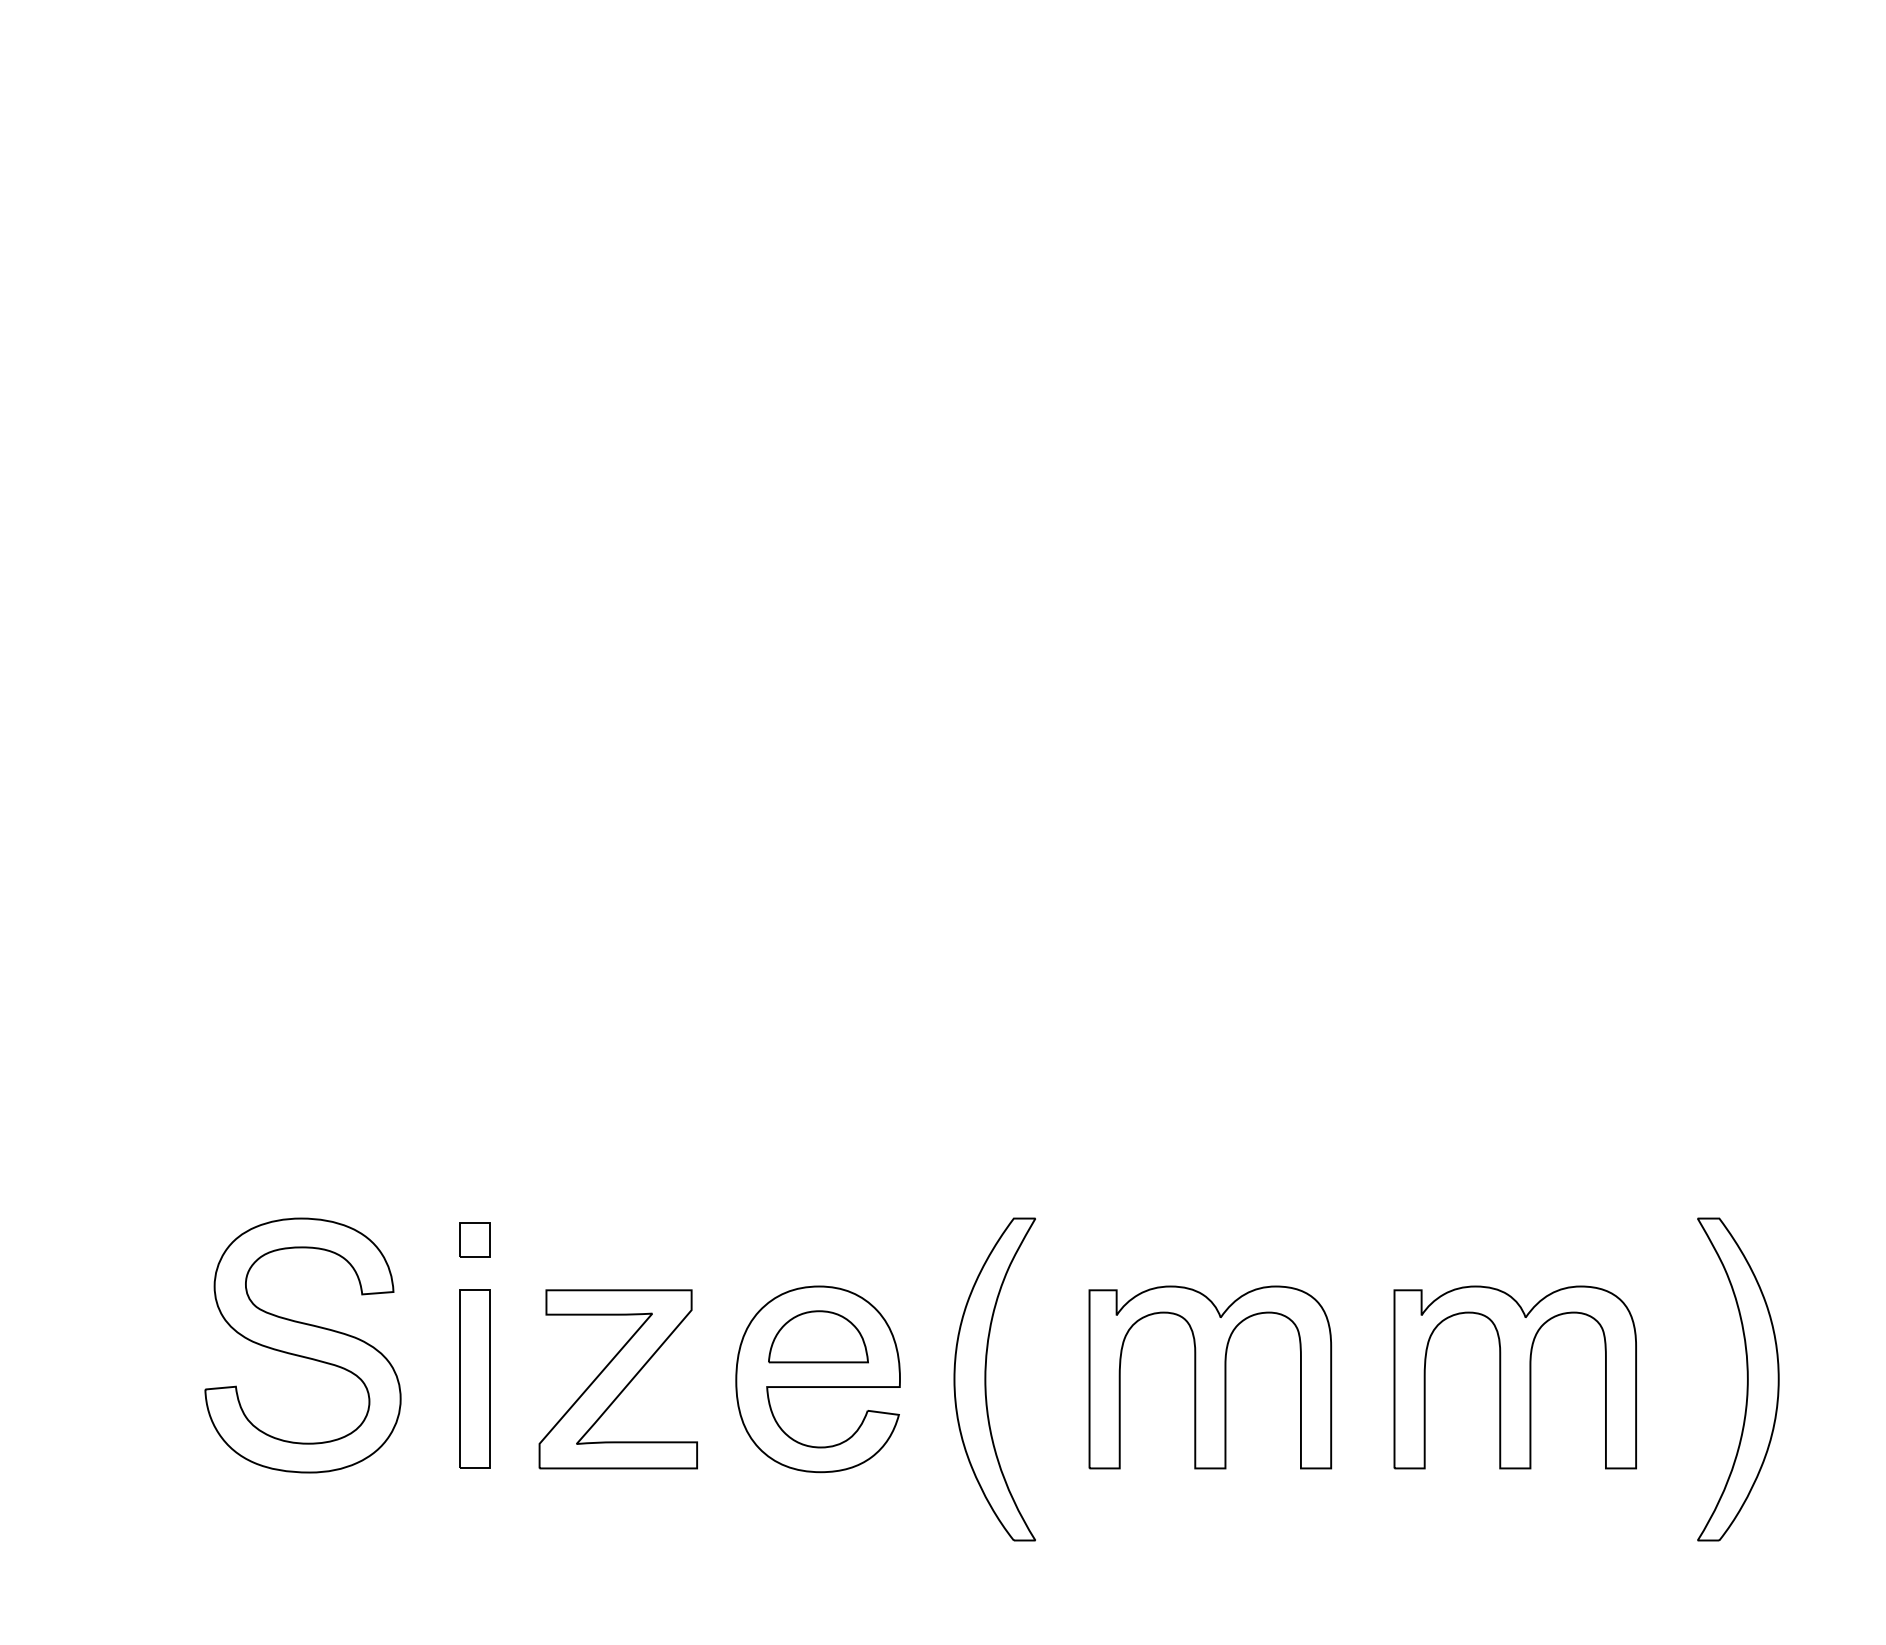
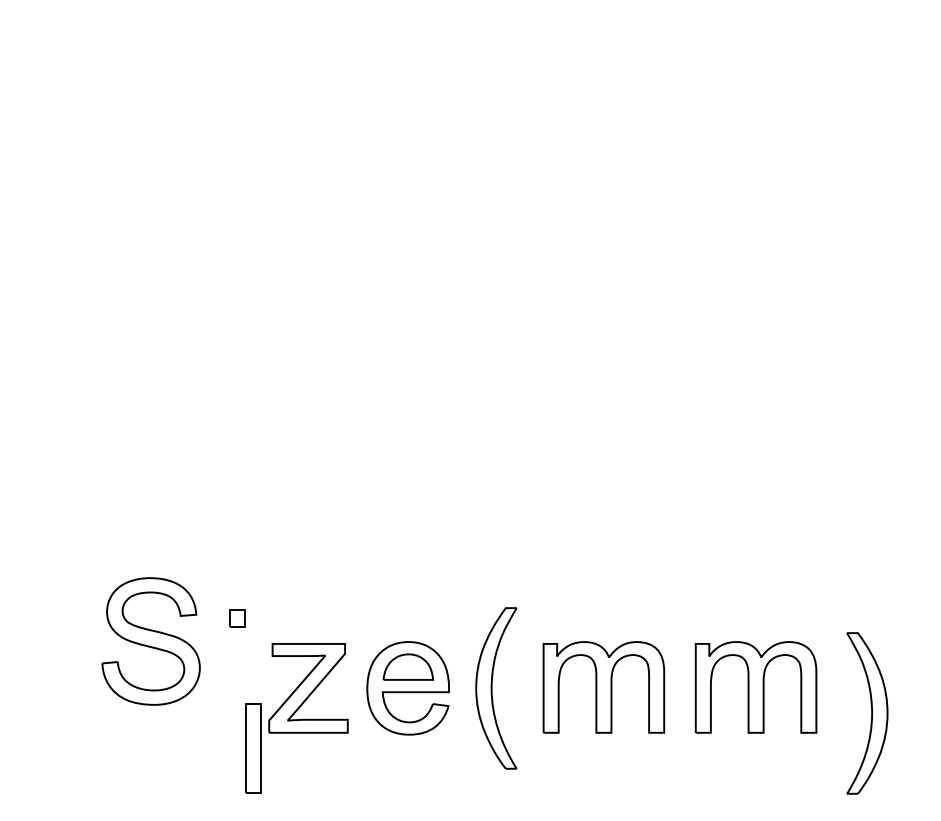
part: (301, 1345) -> (150, 641), moved
part: (476, 1379) -> (253, 748), moved
part: (1738, 1379) -> (867, 713), moved

